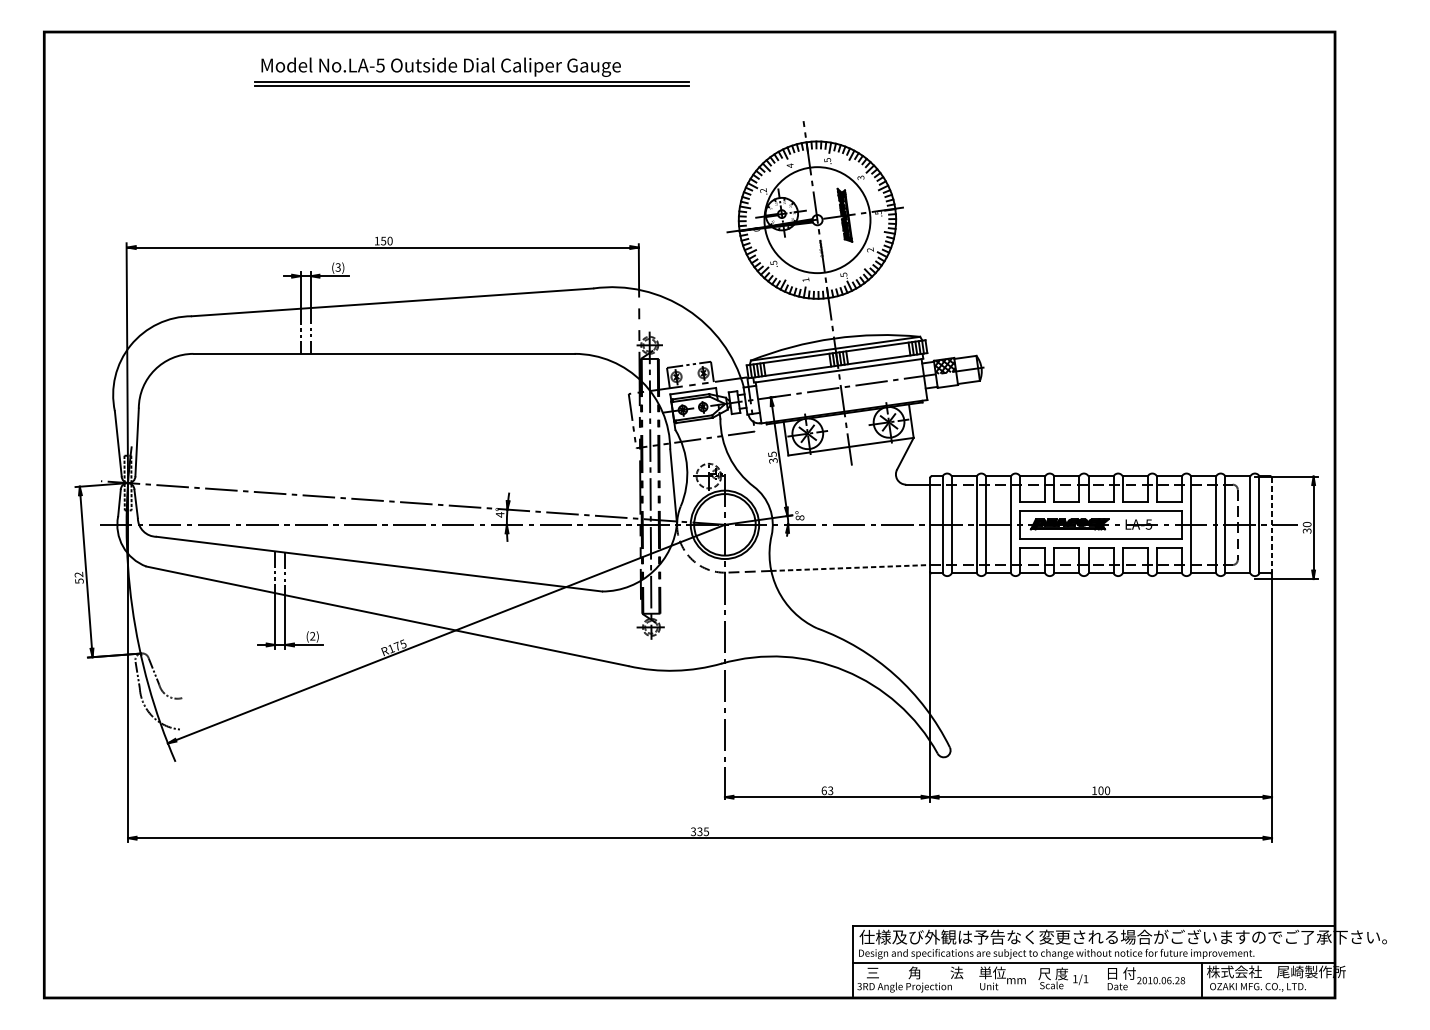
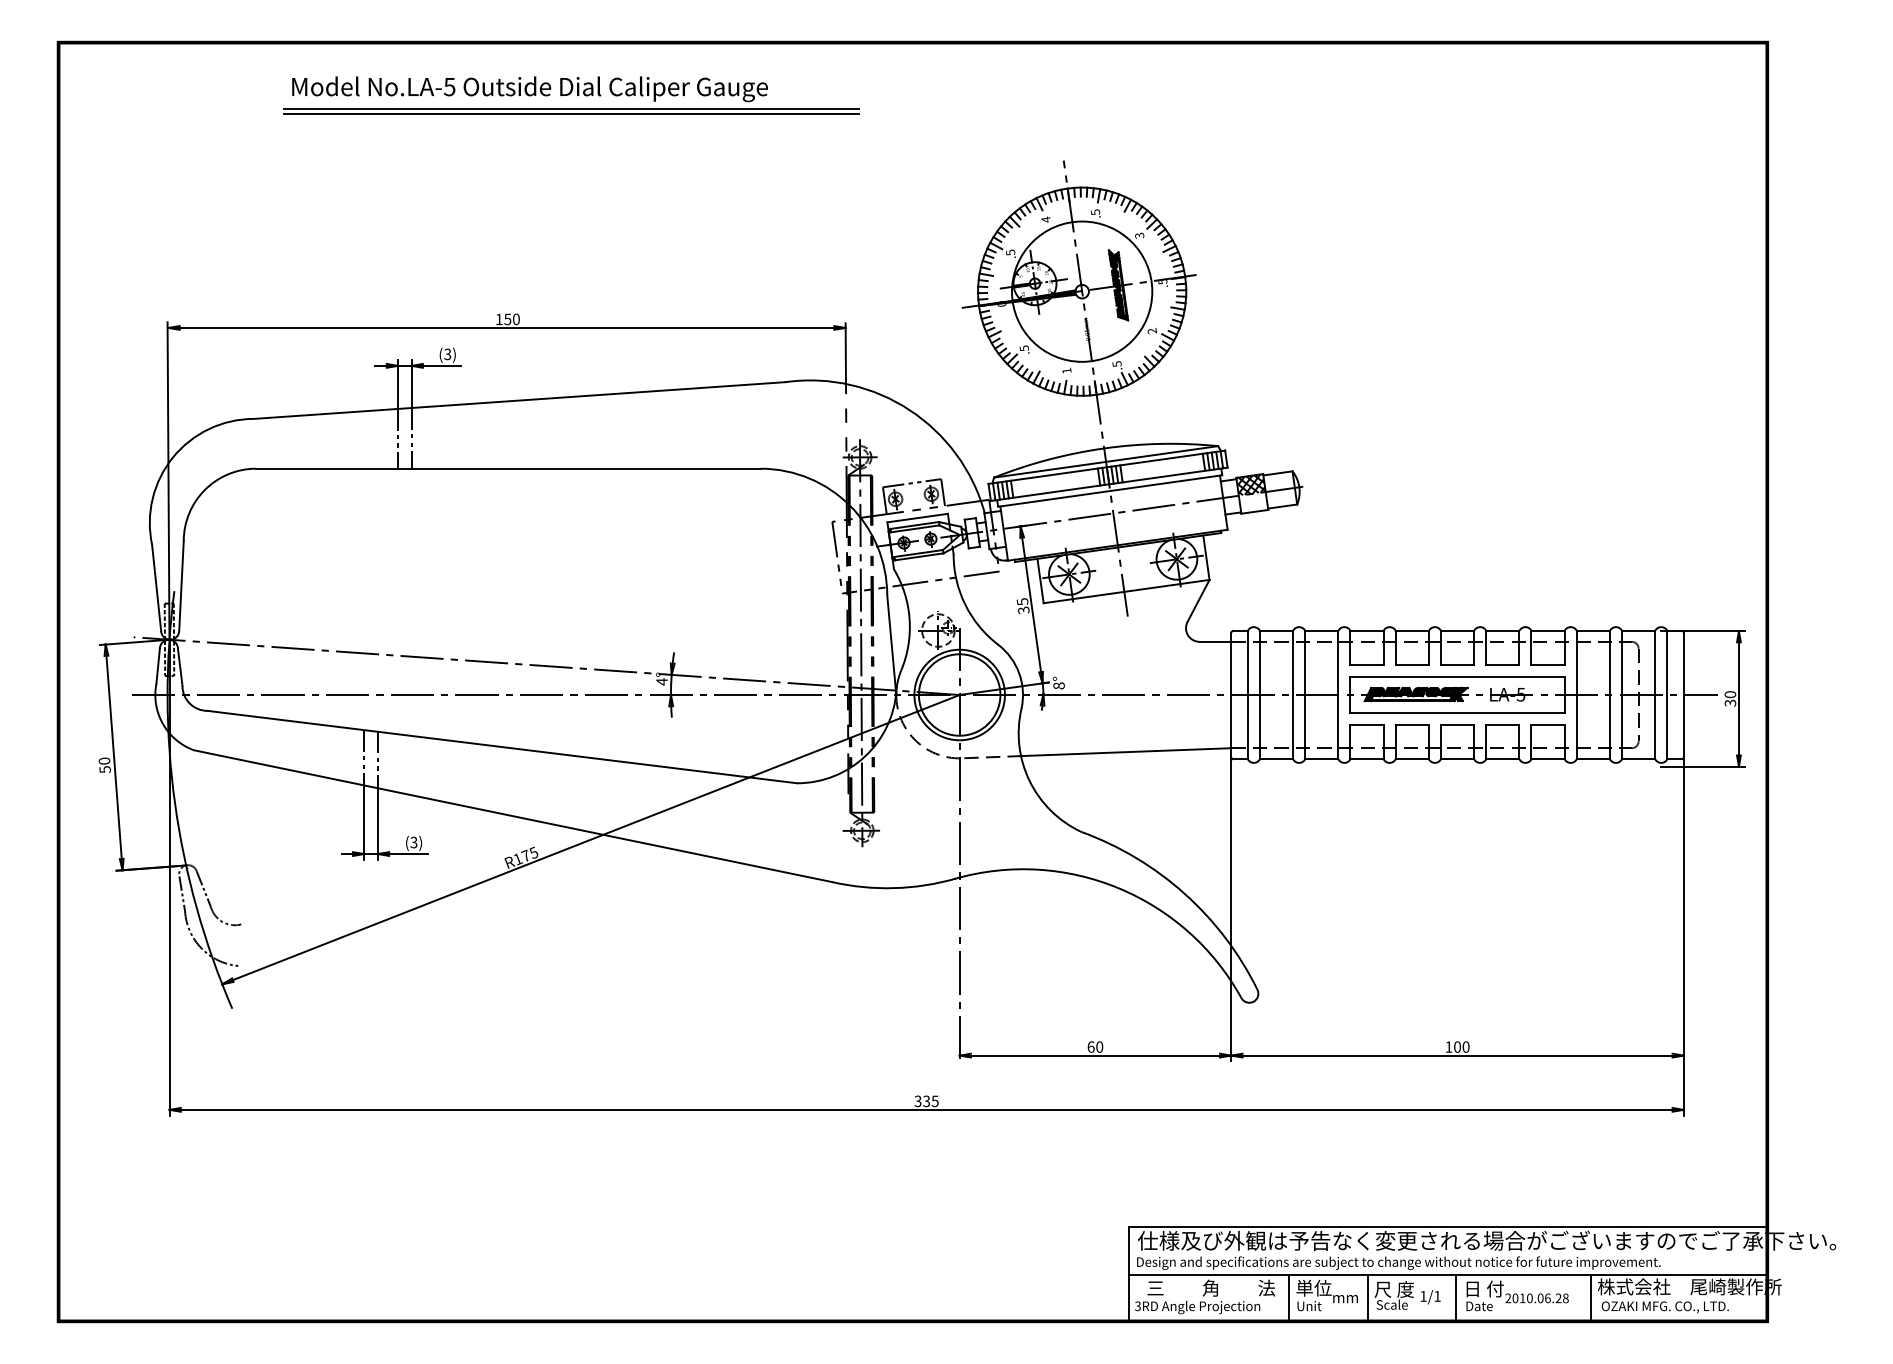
part: (472, 71) -> (571, 95), moved
text: (763, 190) -> (1010, 252), .2 -> .5
line: (1271, 525) -> (1683, 695), dashed -> solid
line: (850, 568) -> (1126, 752), dashed -> solid
text: (78, 574) -> (104, 760), 52 -> 50
text: (312, 636) -> (413, 842), (2) -> (3)
text: (830, 790) -> (1099, 1046), 63 -> 60
line: (973, 979) -> (1288, 1296), added
line: (1033, 979) -> (1367, 1296), added
line: (1100, 979) -> (1456, 1296), added

